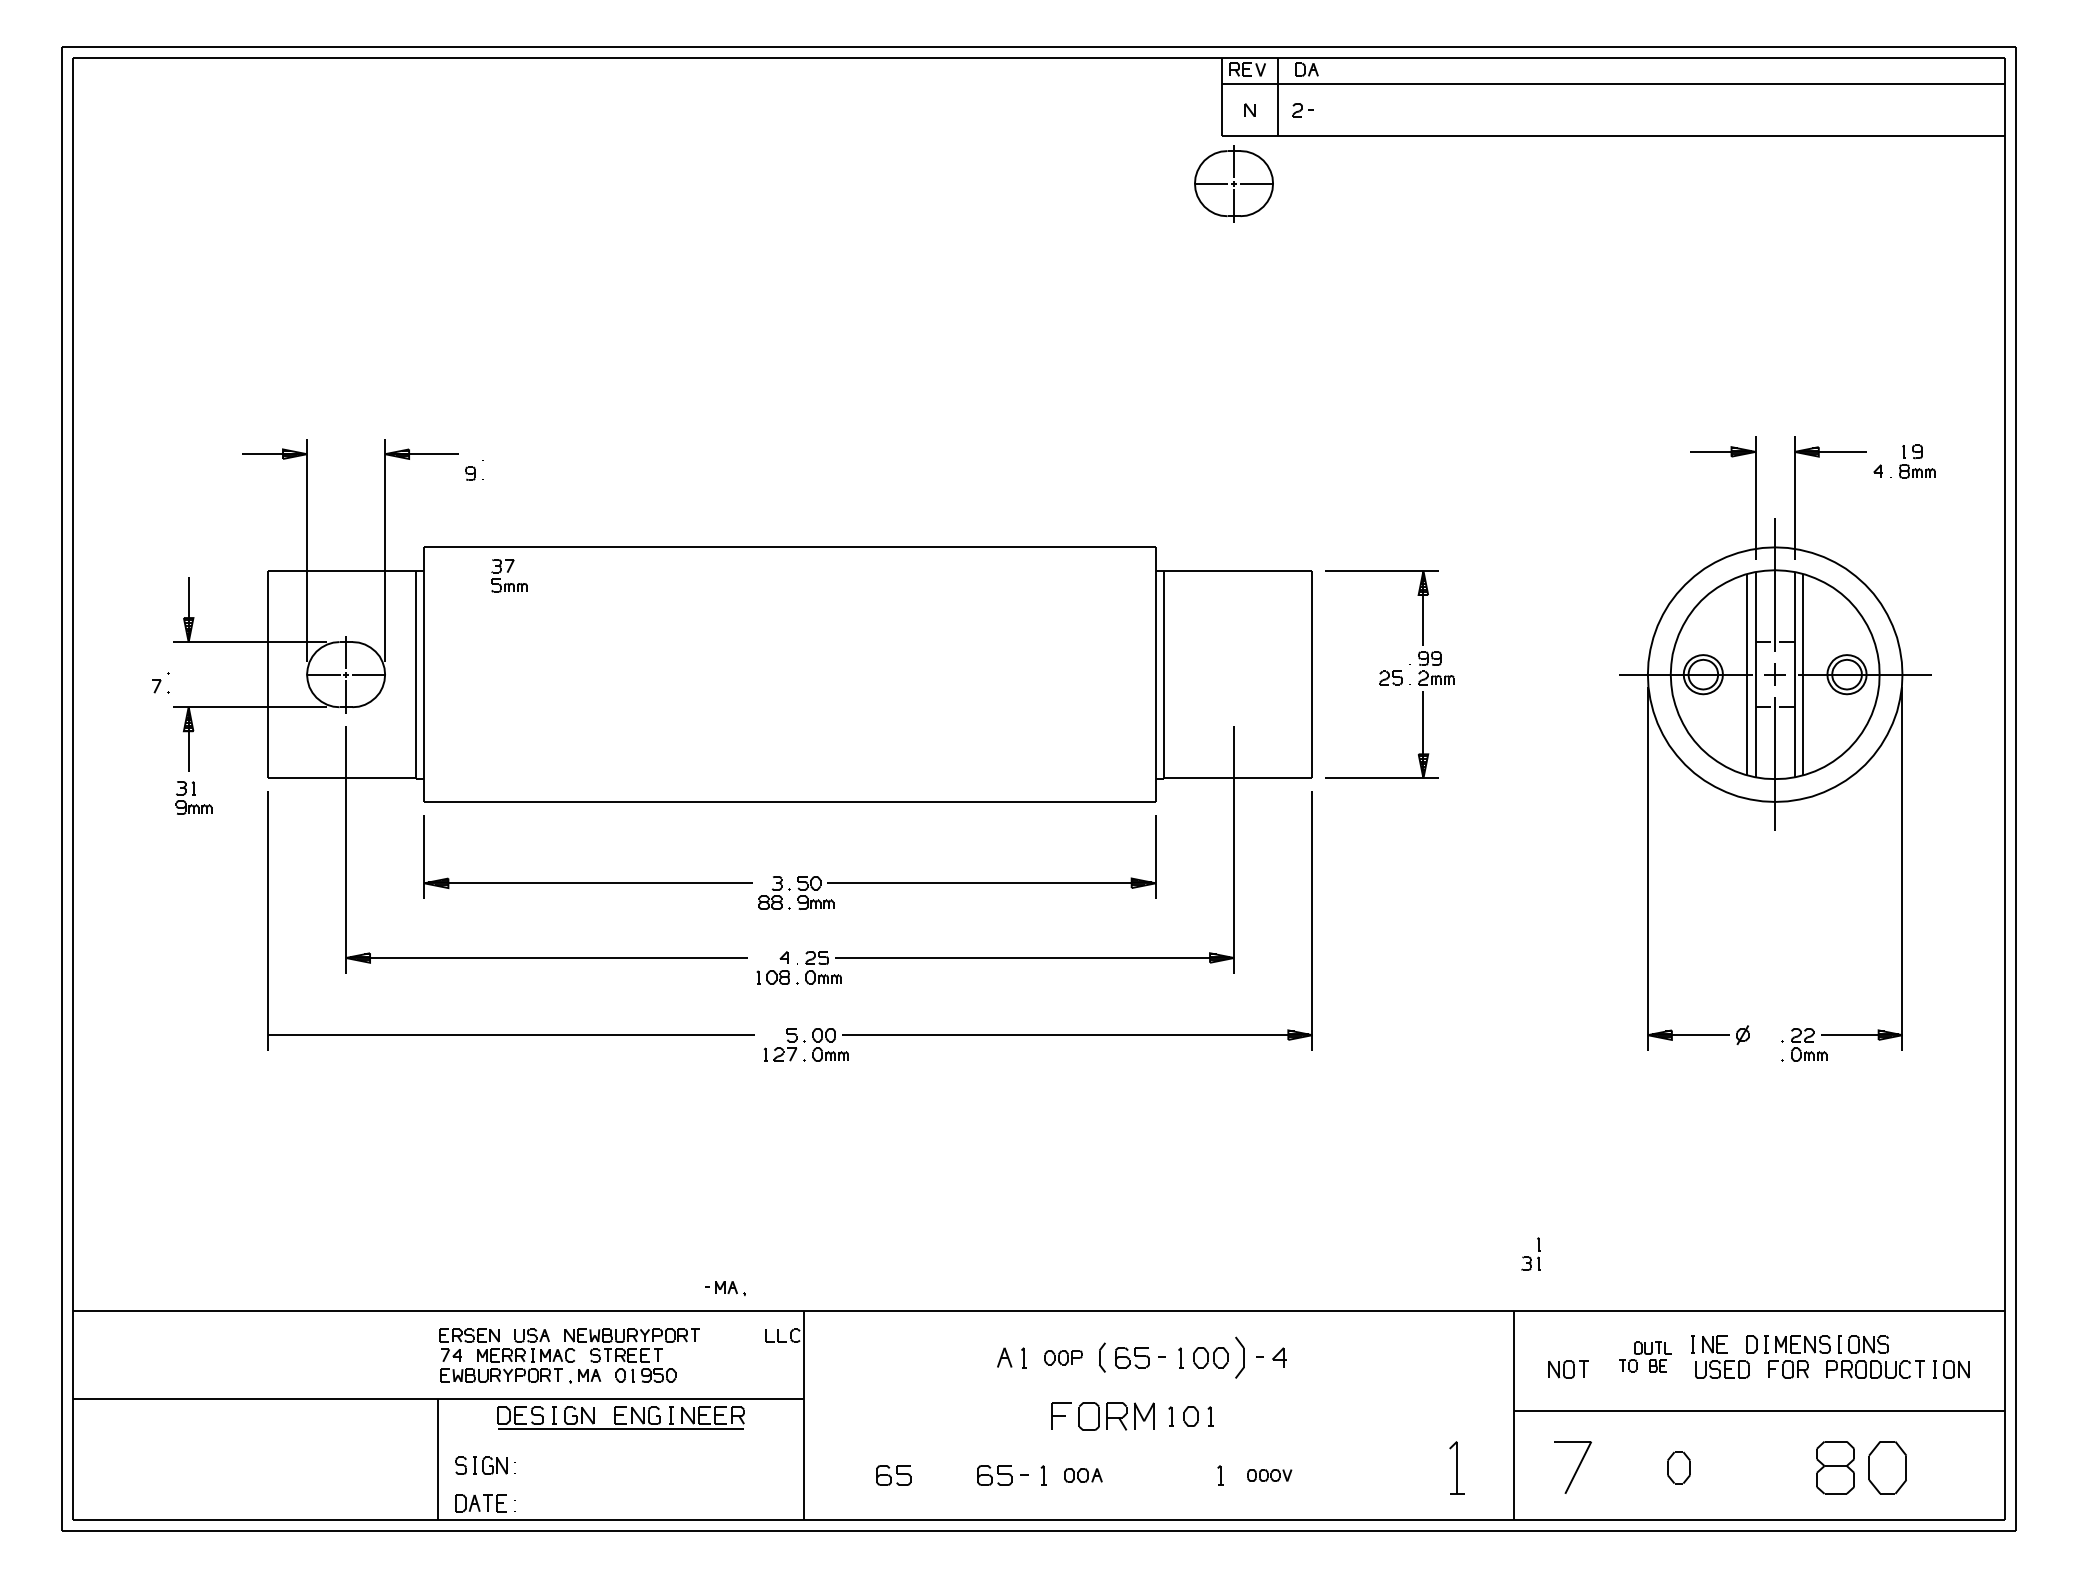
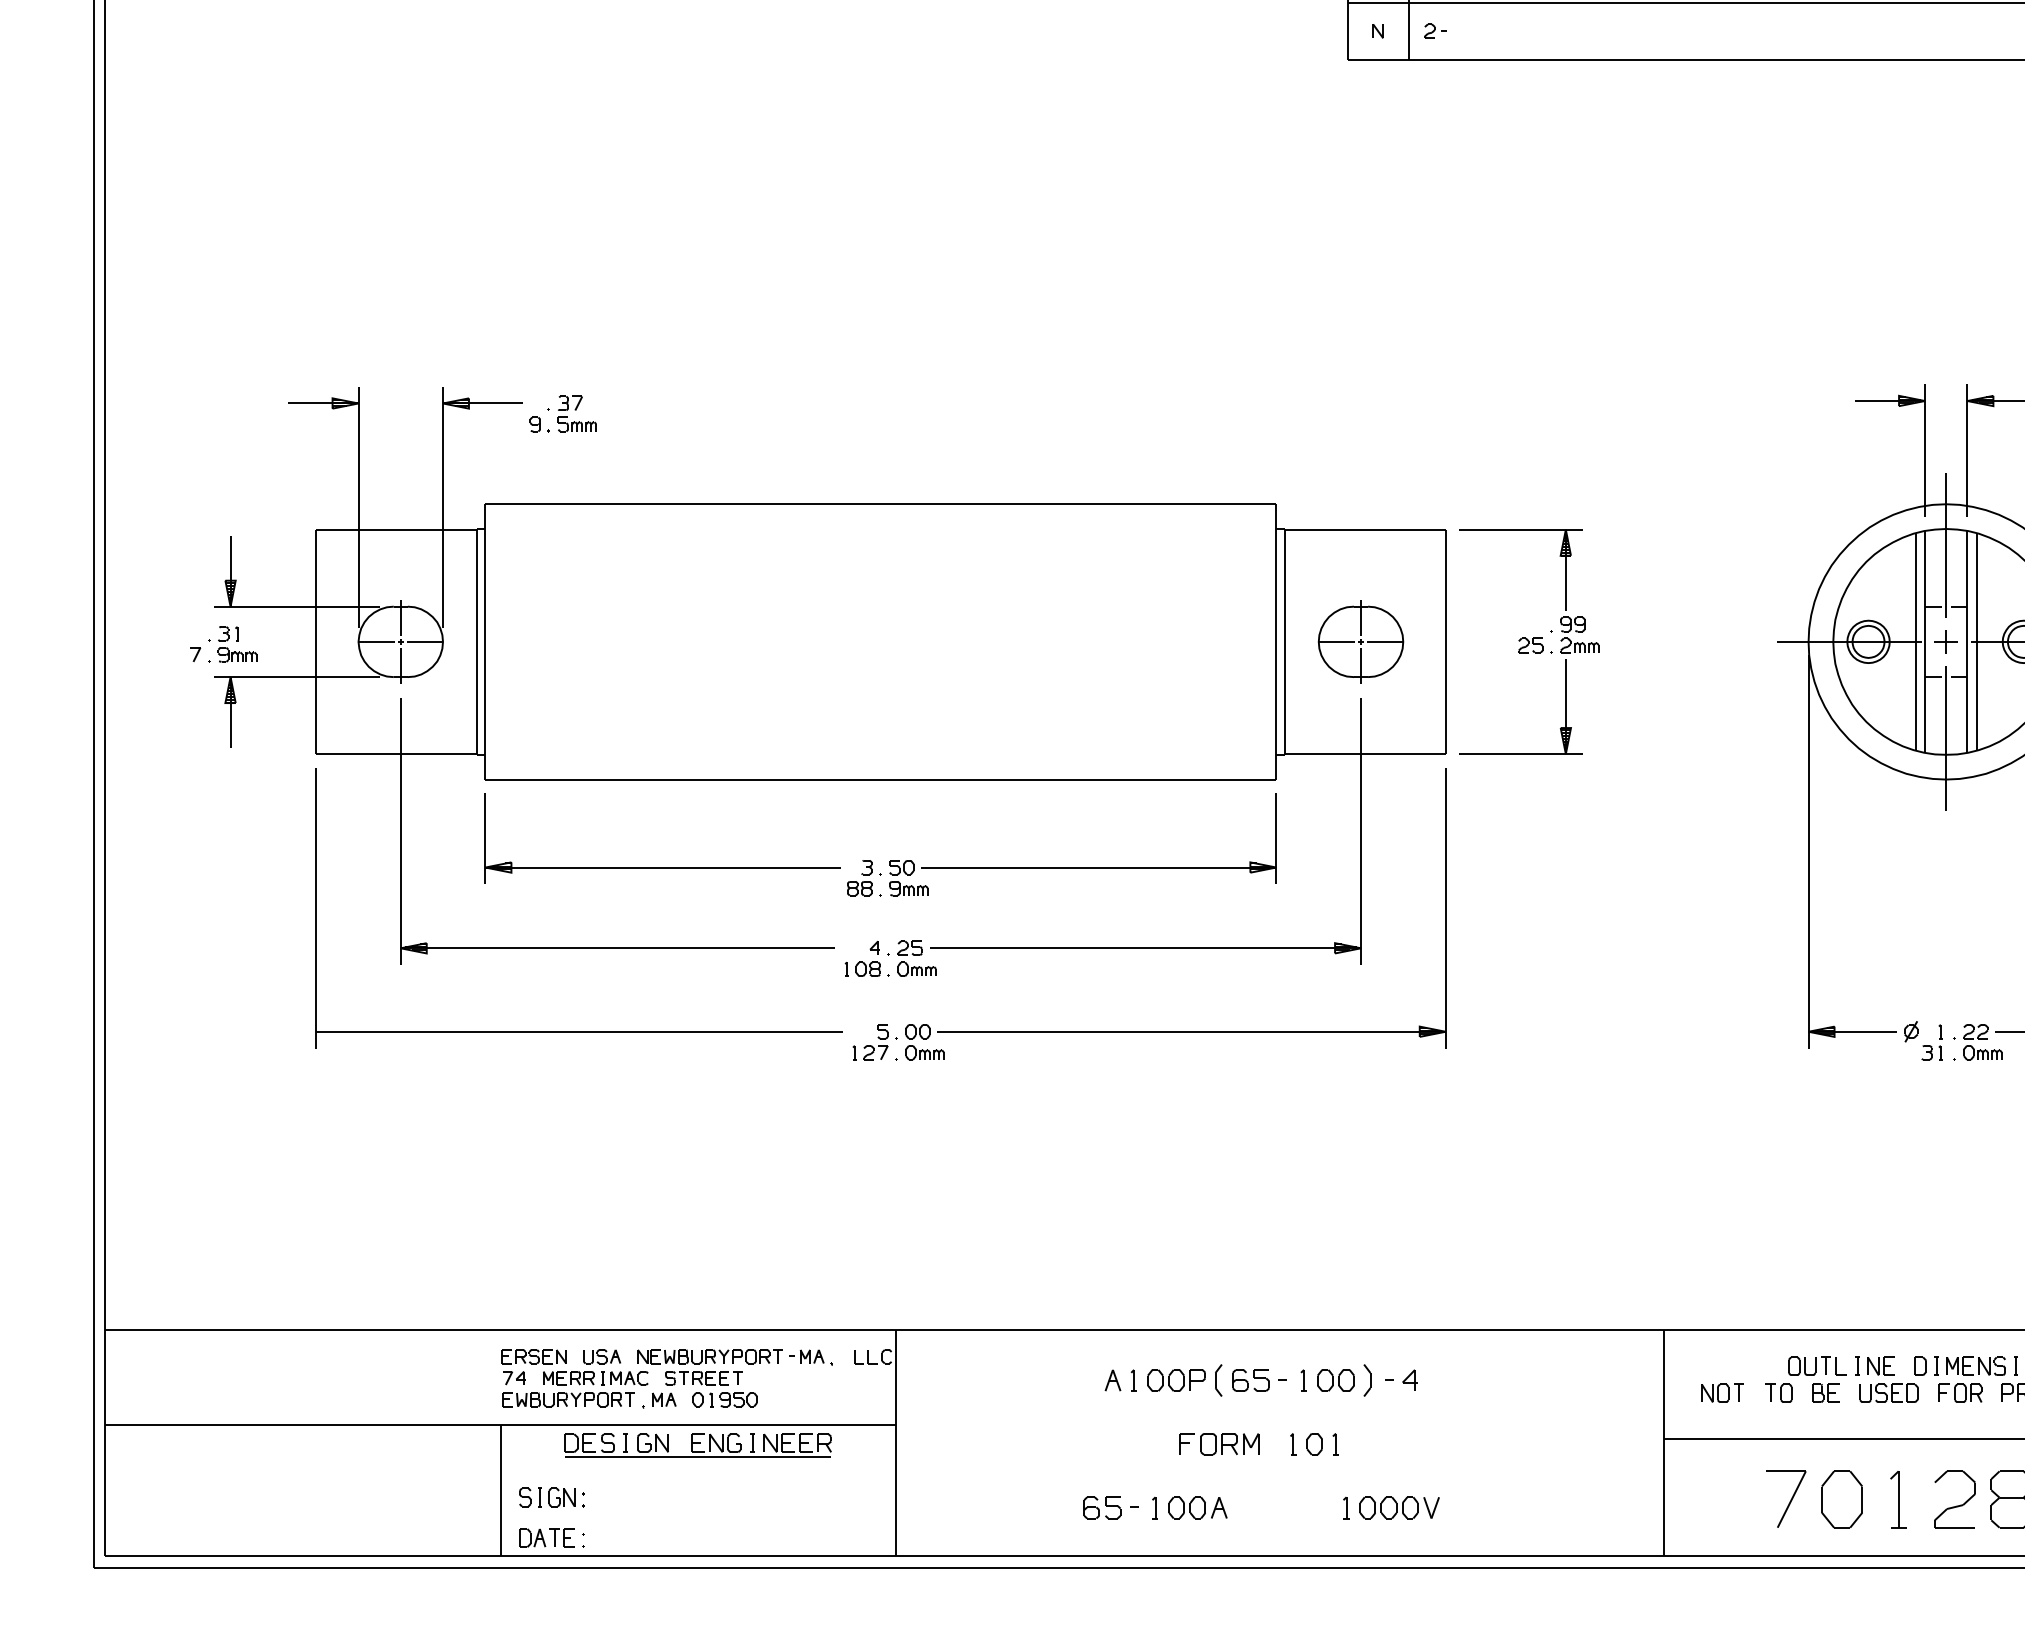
part: (1233, 183) -> (1360, 641), moved
part: (509, 575) -> (577, 413), moved
part: (193, 797) -> (236, 643), moved
part: (1530, 1253) -> (1931, 1041), moved
part: (725, 1288) -> (811, 1357), moved
part: (1645, 1356) -> (1805, 1379), size x1.43
part: (1063, 1357) -> (1176, 1380), size x1.43
part: (1239, 1357) -> (1366, 1380), size x0.71
part: (1102, 1416) -> (1218, 1444), size x0.71
part: (1456, 1467) -> (1897, 1499), moved
part: (1572, 1467) -> (1785, 1499), moved
part: (1678, 1467) -> (1841, 1499), size x1.67
part: (1783, 1467) -> (1955, 1499), added
part: (893, 1475) -> (992, 1507), removed
part: (1083, 1475) -> (1198, 1507), size x1.43
part: (1269, 1475) -> (1399, 1507), size x1.67

